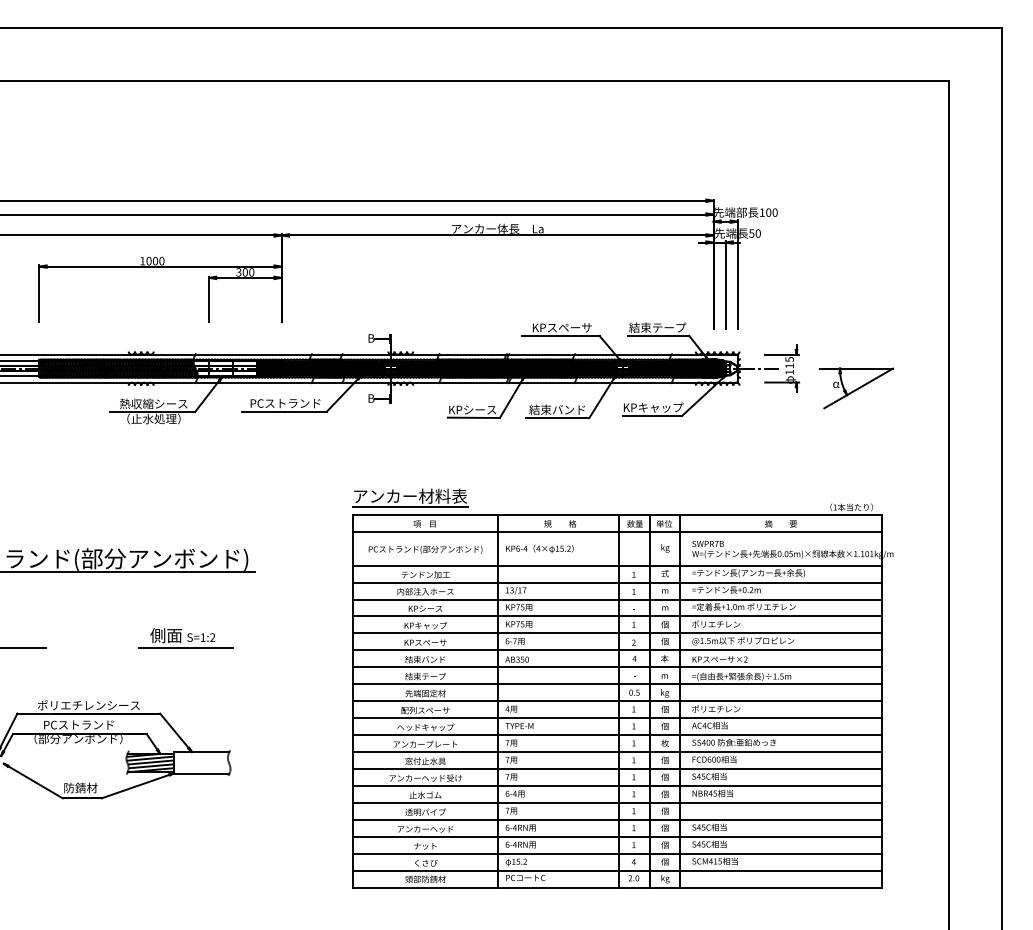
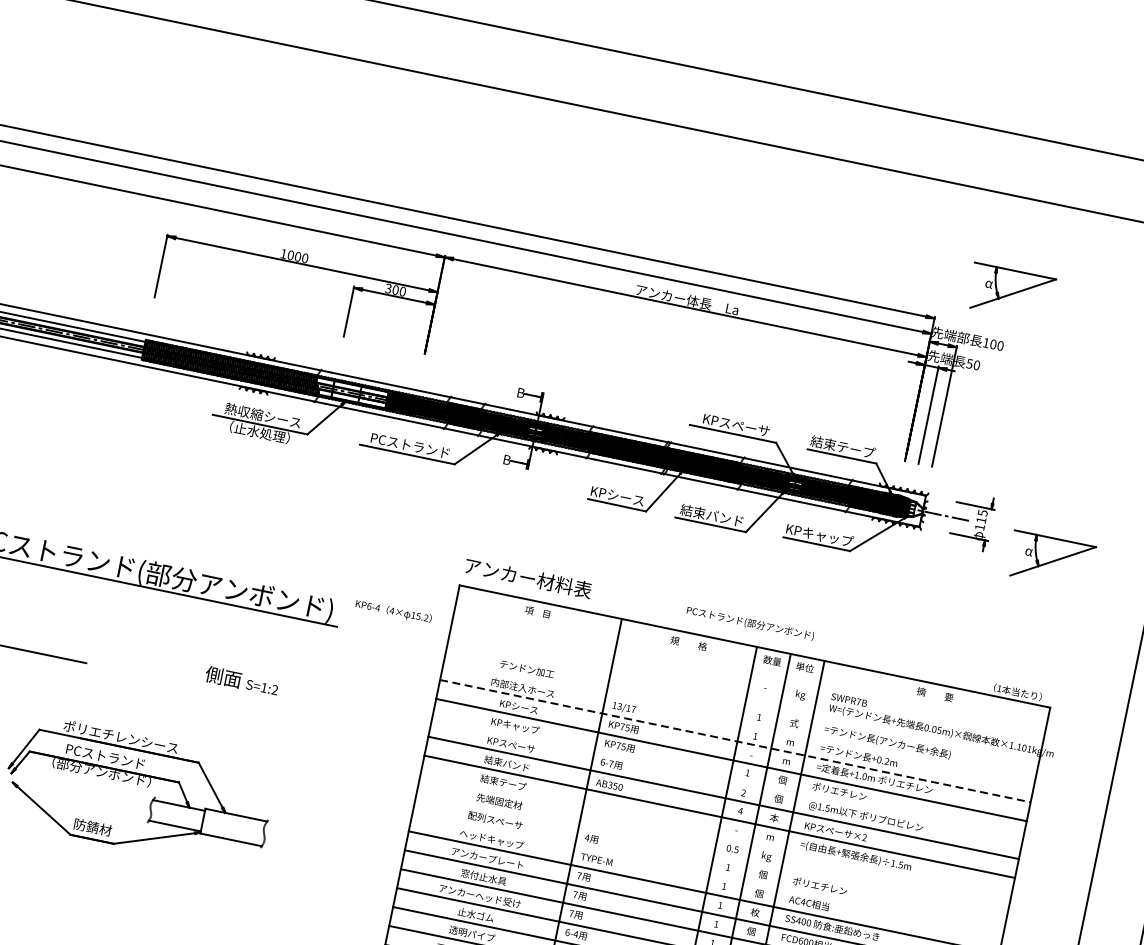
part: (774, 165) -> (1010, 293), added
line: (409, 507) -> (524, 590), removed
line: (617, 531) -> (751, 665), removed
text: (425, 549) -> (750, 623), moved
text: (539, 549) -> (393, 612), moved
line: (617, 565) -> (743, 703), removed
line: (617, 582) -> (739, 722), removed
line: (617, 599) -> (735, 741), solid -> dashed
line: (617, 633) -> (727, 779), removed
line: (185, 648) -> (242, 695), removed
line: (617, 684) -> (715, 835), removed
line: (617, 701) -> (711, 854), removed
line: (617, 718) -> (707, 873), removed
hatch: (150, 762) -> (176, 815), removed

